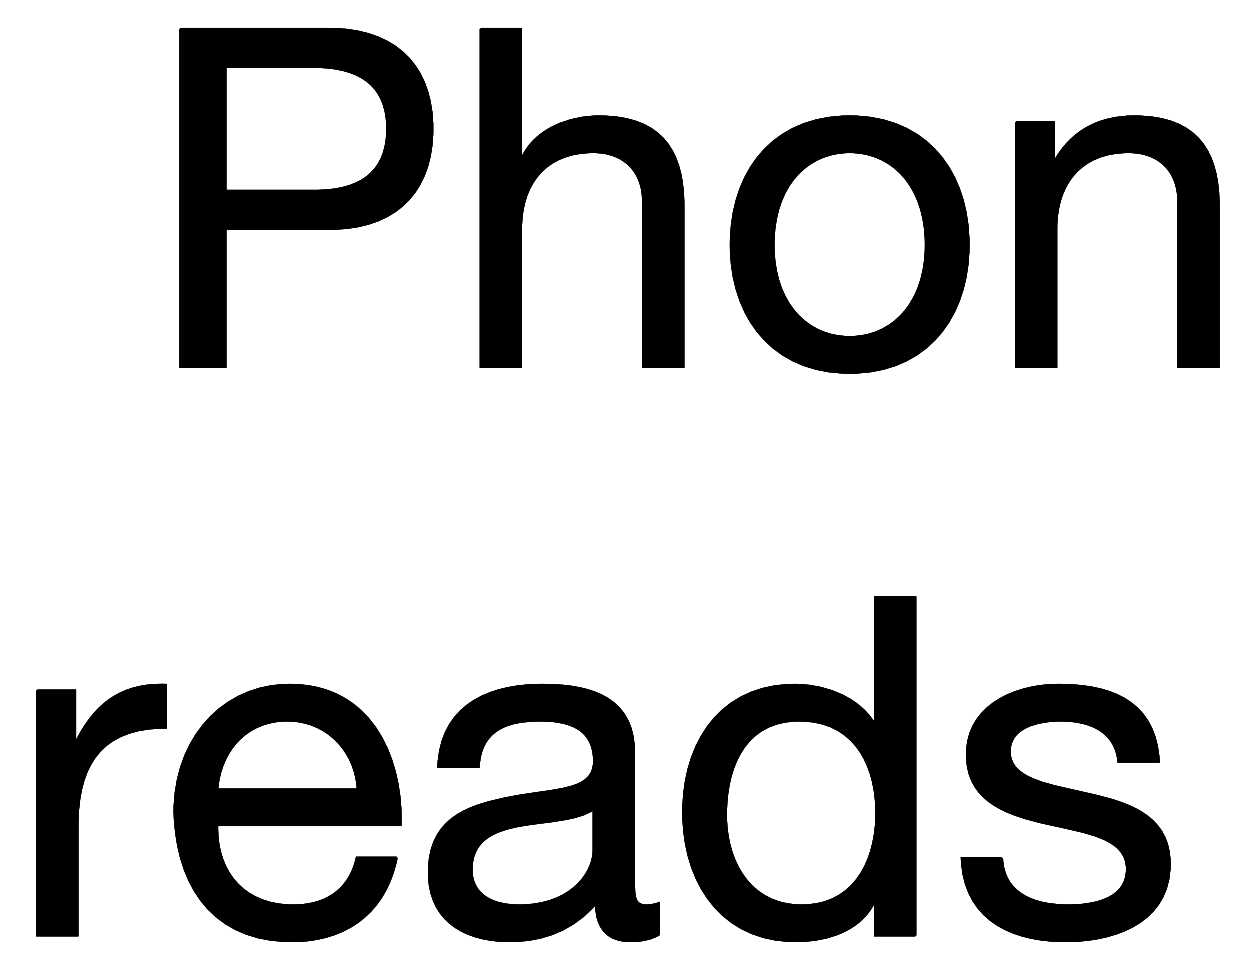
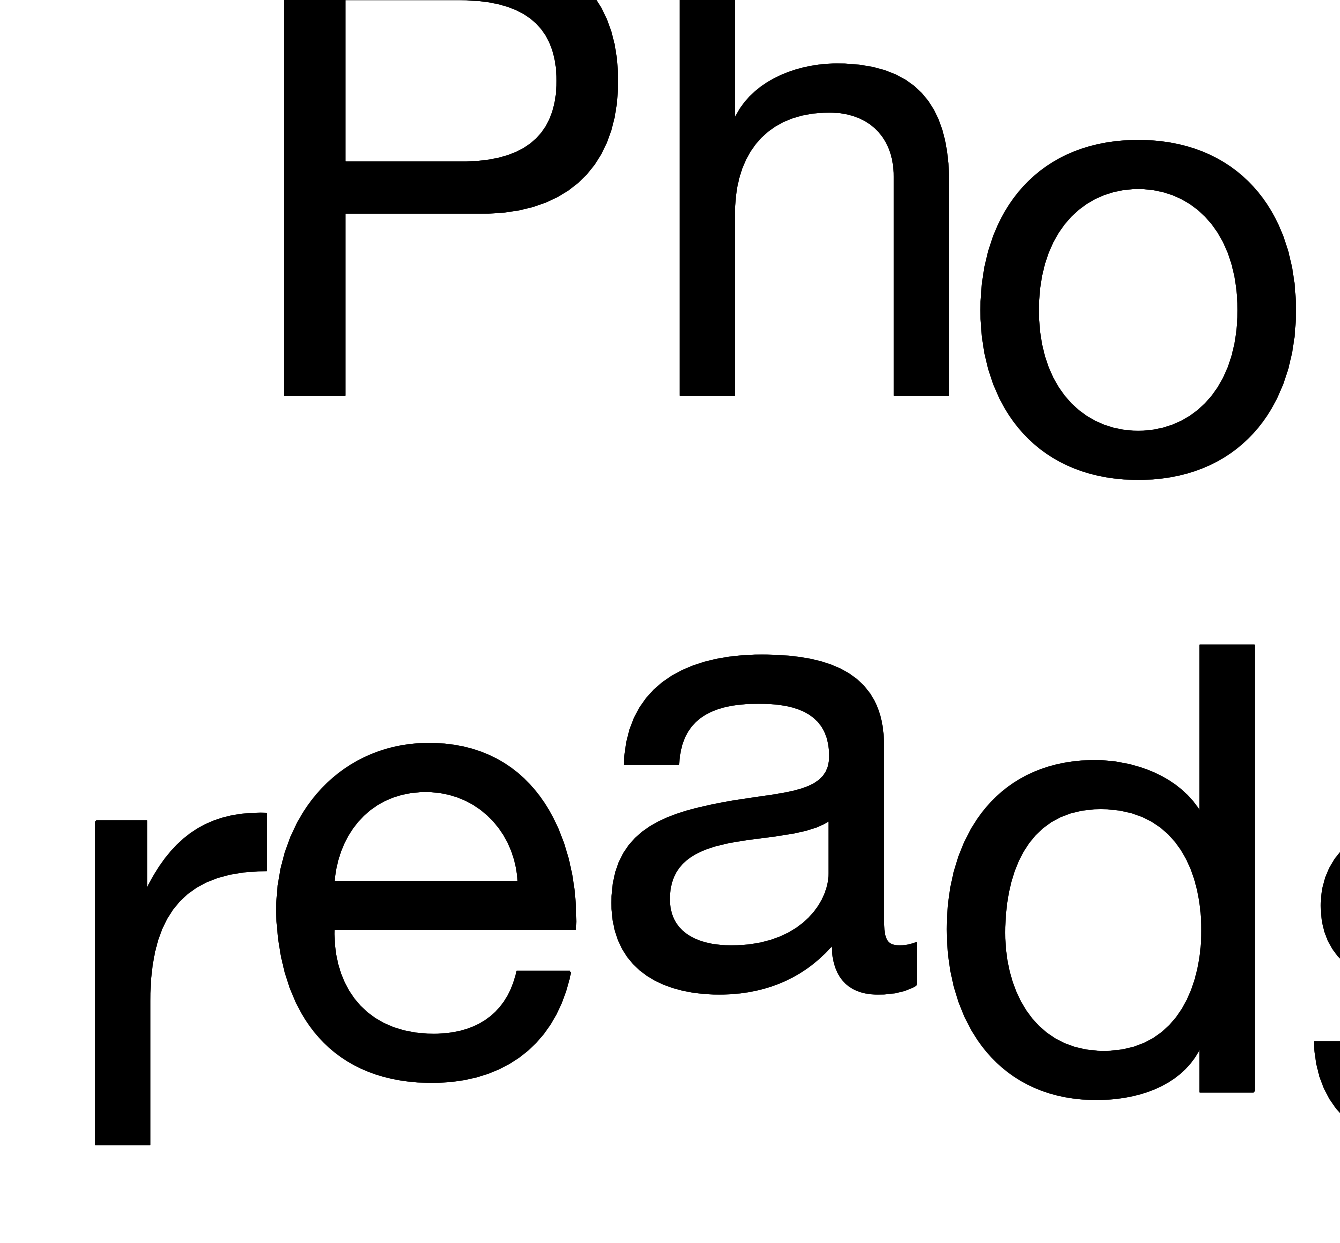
part: (849, 244) -> (1137, 309), moved
part: (799, 768) -> (1101, 871), moved
part: (287, 812) -> (426, 912), moved
part: (543, 812) -> (763, 823), moved

